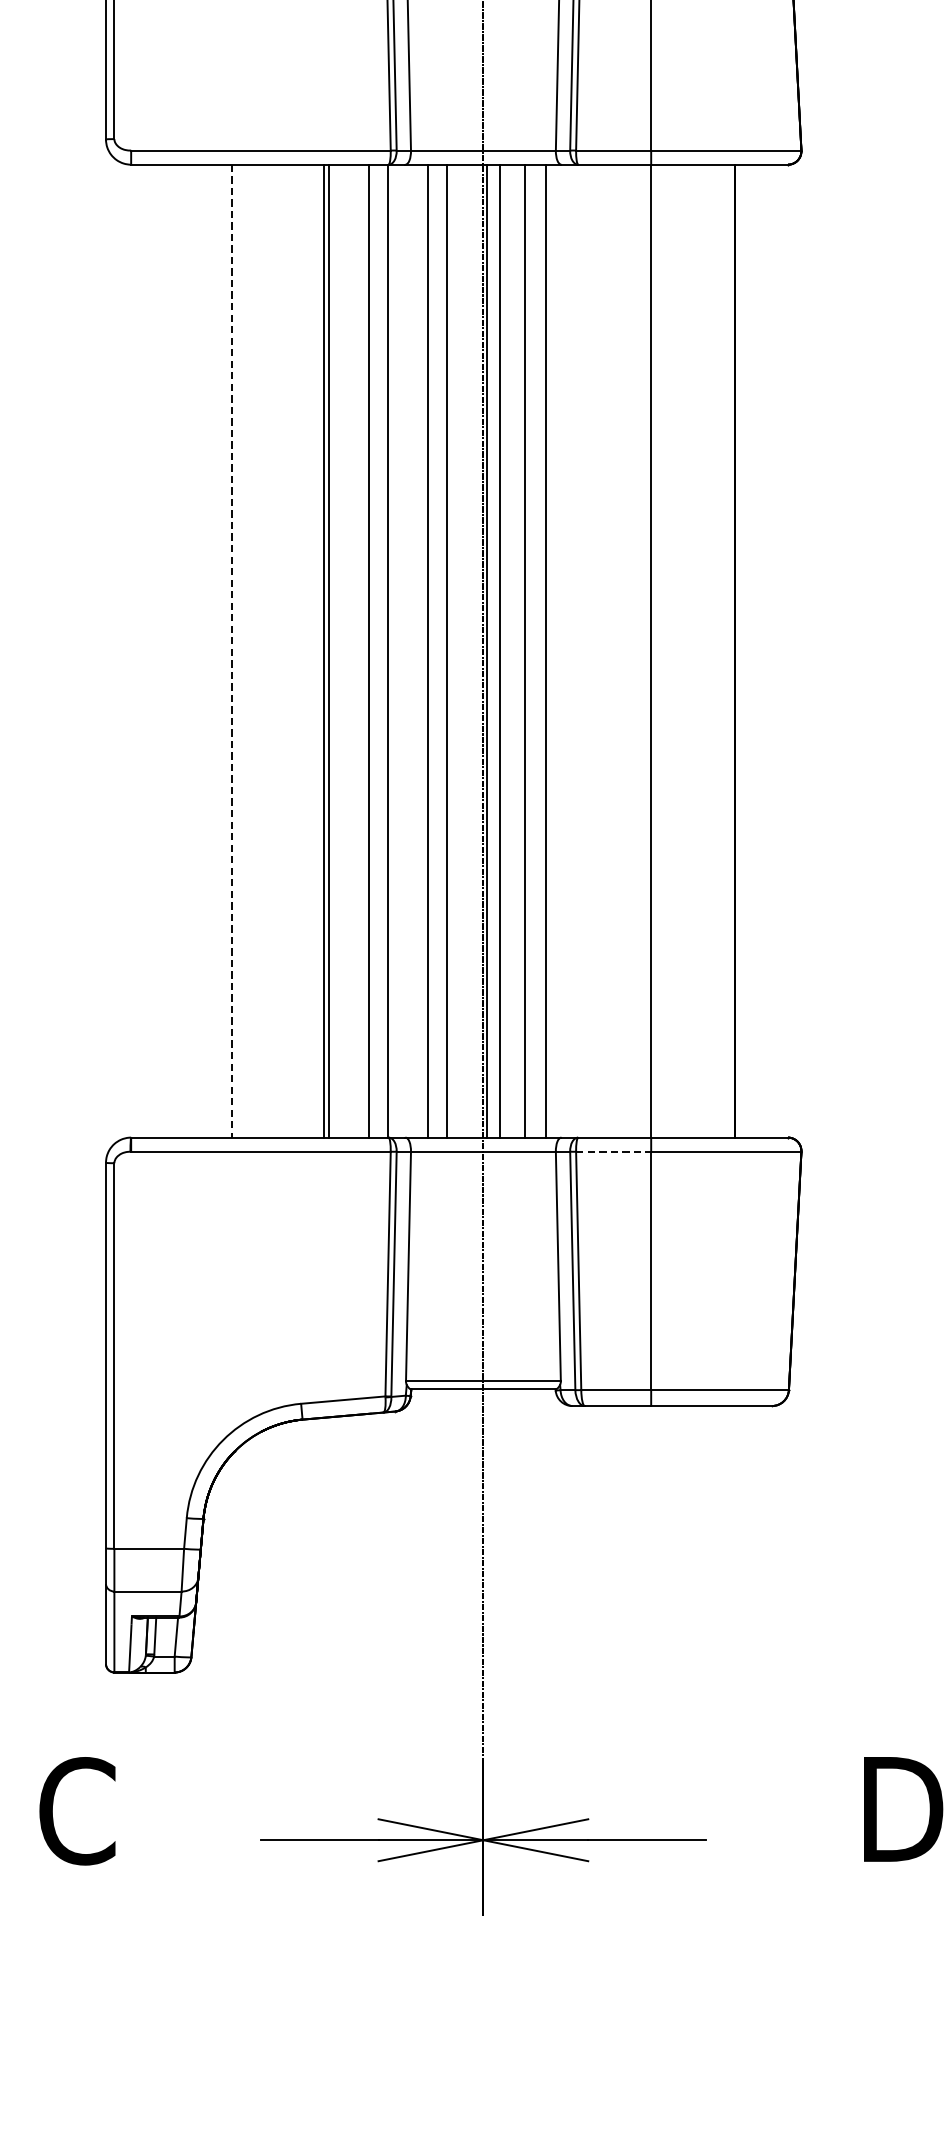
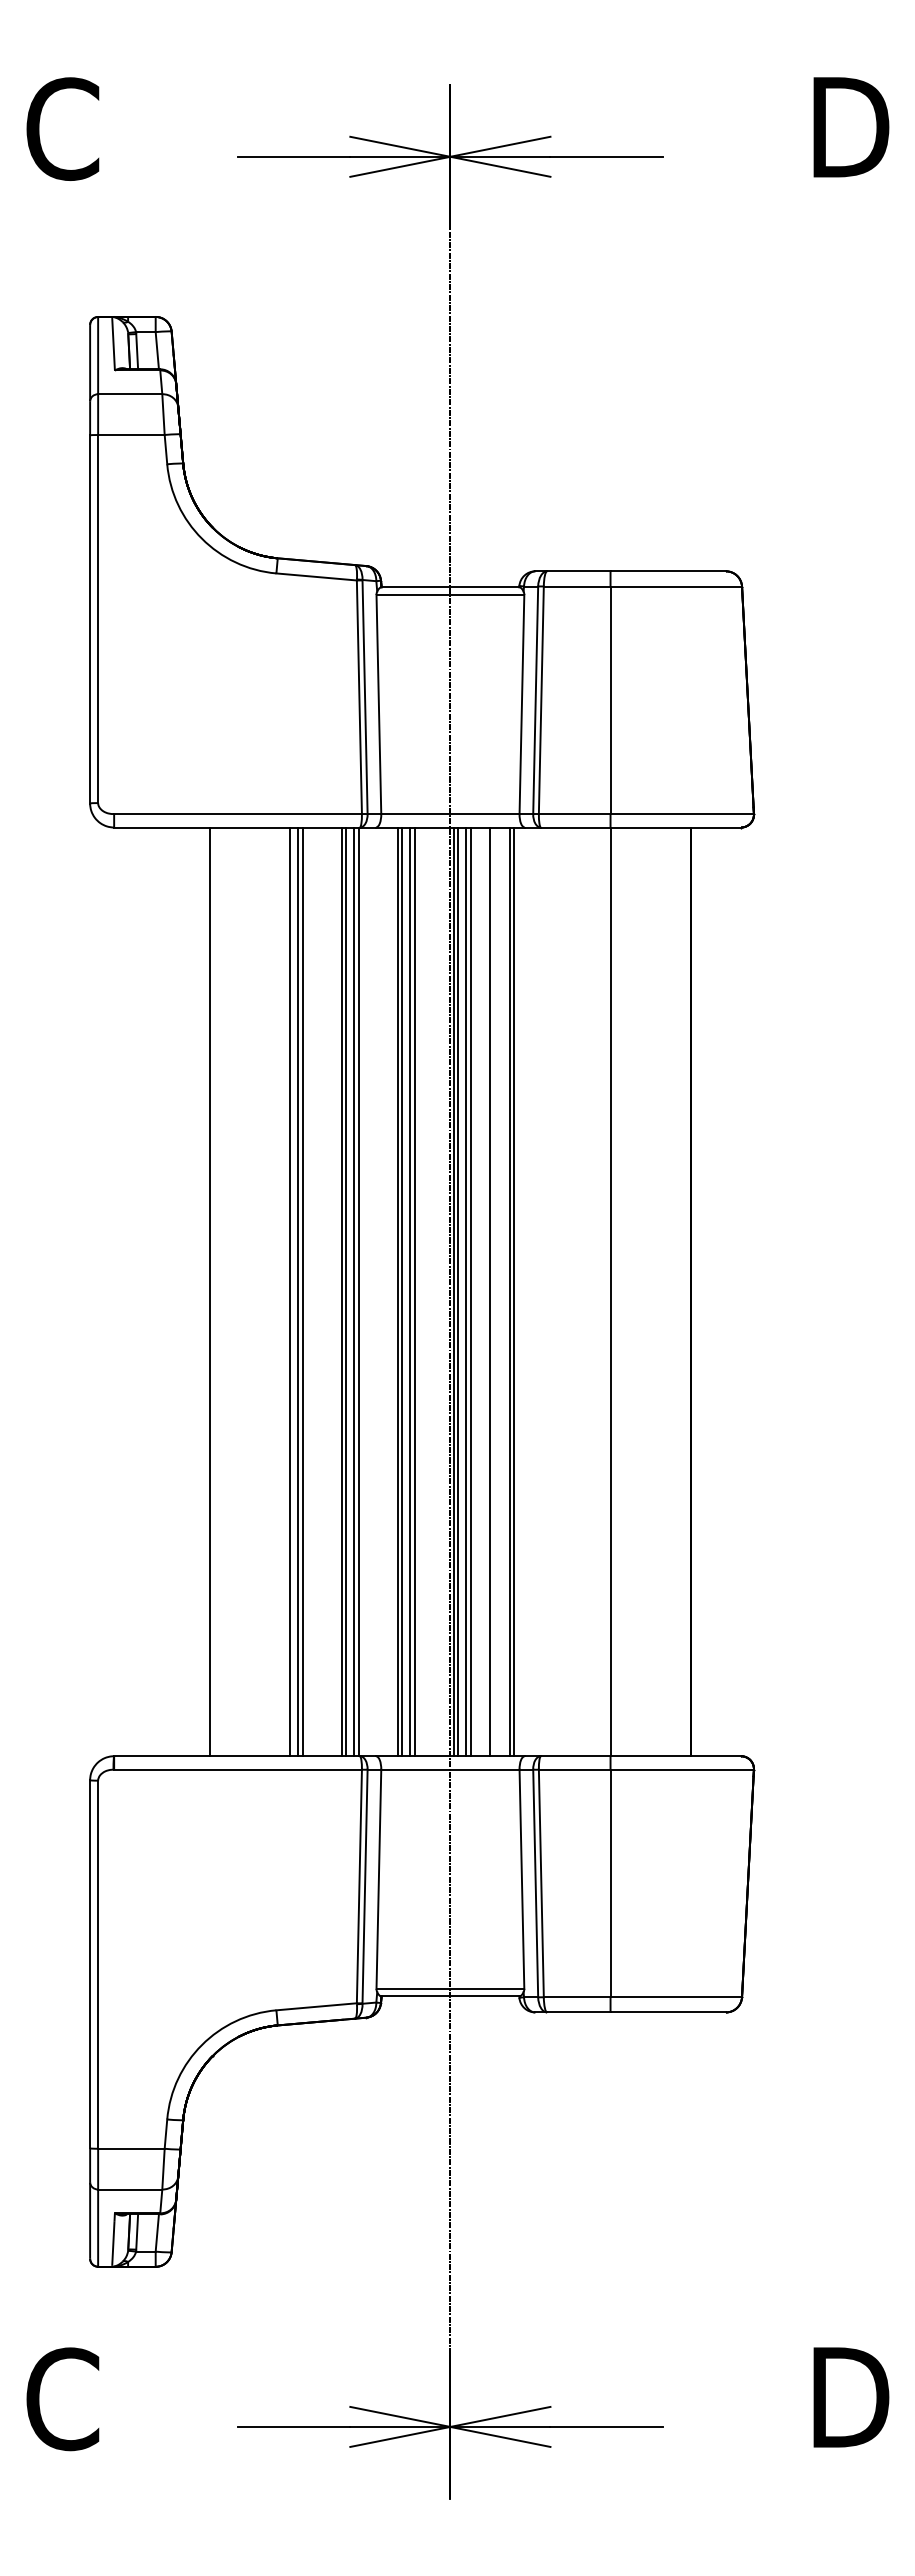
line: (315, 650) -> (290, 1291), added
line: (374, 650) -> (346, 1291), added
line: (382, 650) -> (354, 1291), added
line: (433, 650) -> (402, 1291), added
line: (441, 650) -> (410, 1291), added
line: (491, 650) -> (458, 1291), added
line: (505, 650) -> (471, 1291), added
line: (550, 650) -> (514, 1291), added
line: (232, 651) -> (210, 1292), dashed -> solid
line: (613, 1151) -> (574, 1769), dashed -> solid

